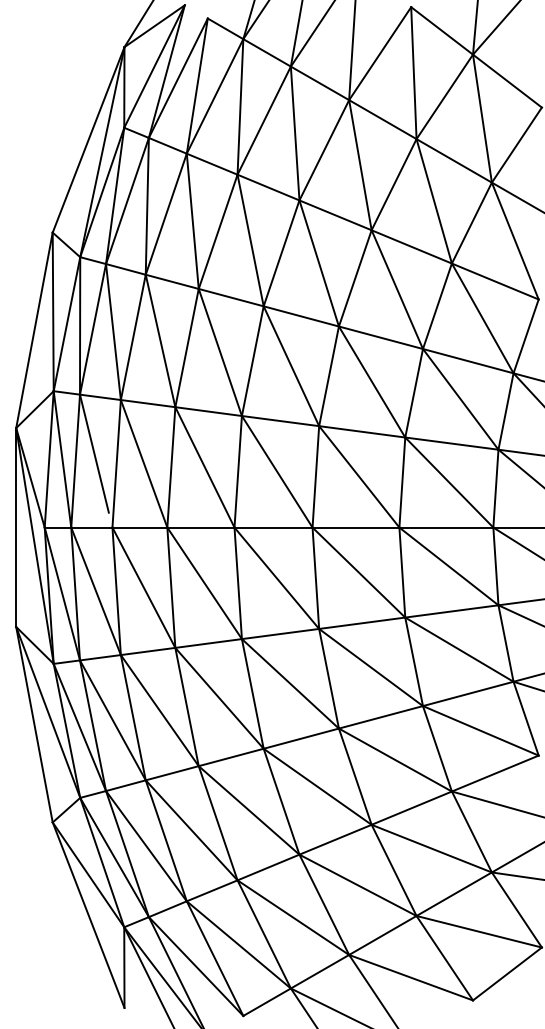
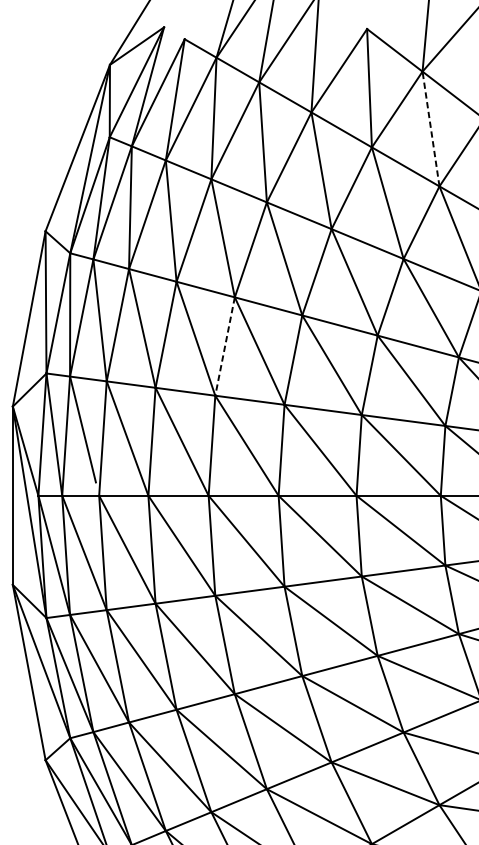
line: (482, 118) -> (431, 128), solid -> dashed
line: (252, 361) -> (224, 346), solid -> dashed

